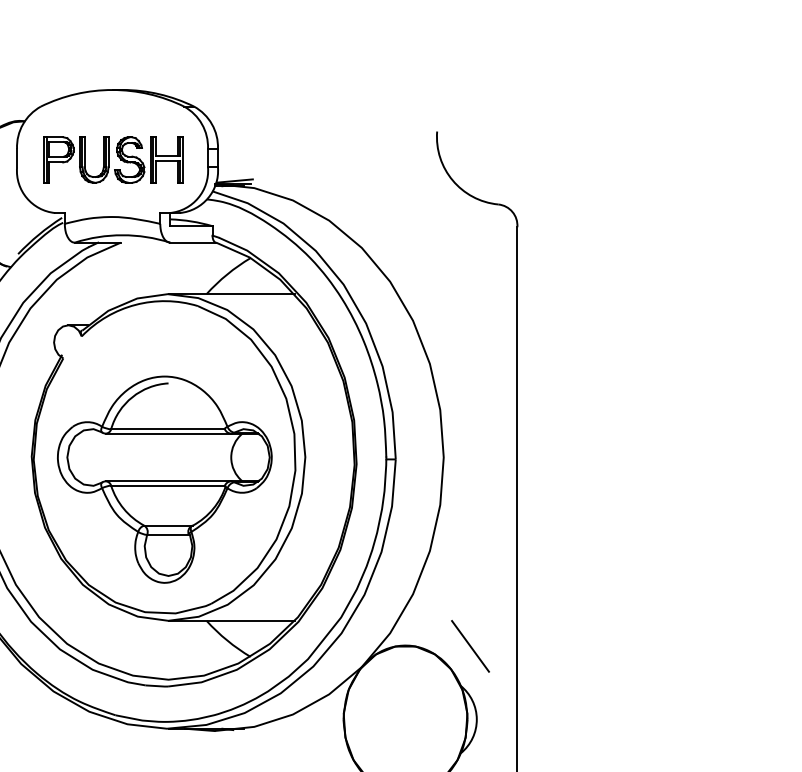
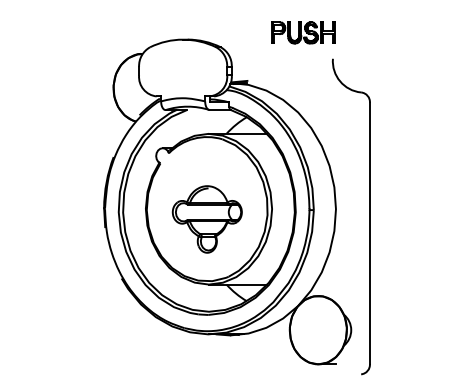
part: (113, 159) -> (303, 32), moved
part: (165, 479) -> (207, 219), size x0.7
line: (468, 646) -> (347, 296), removed

